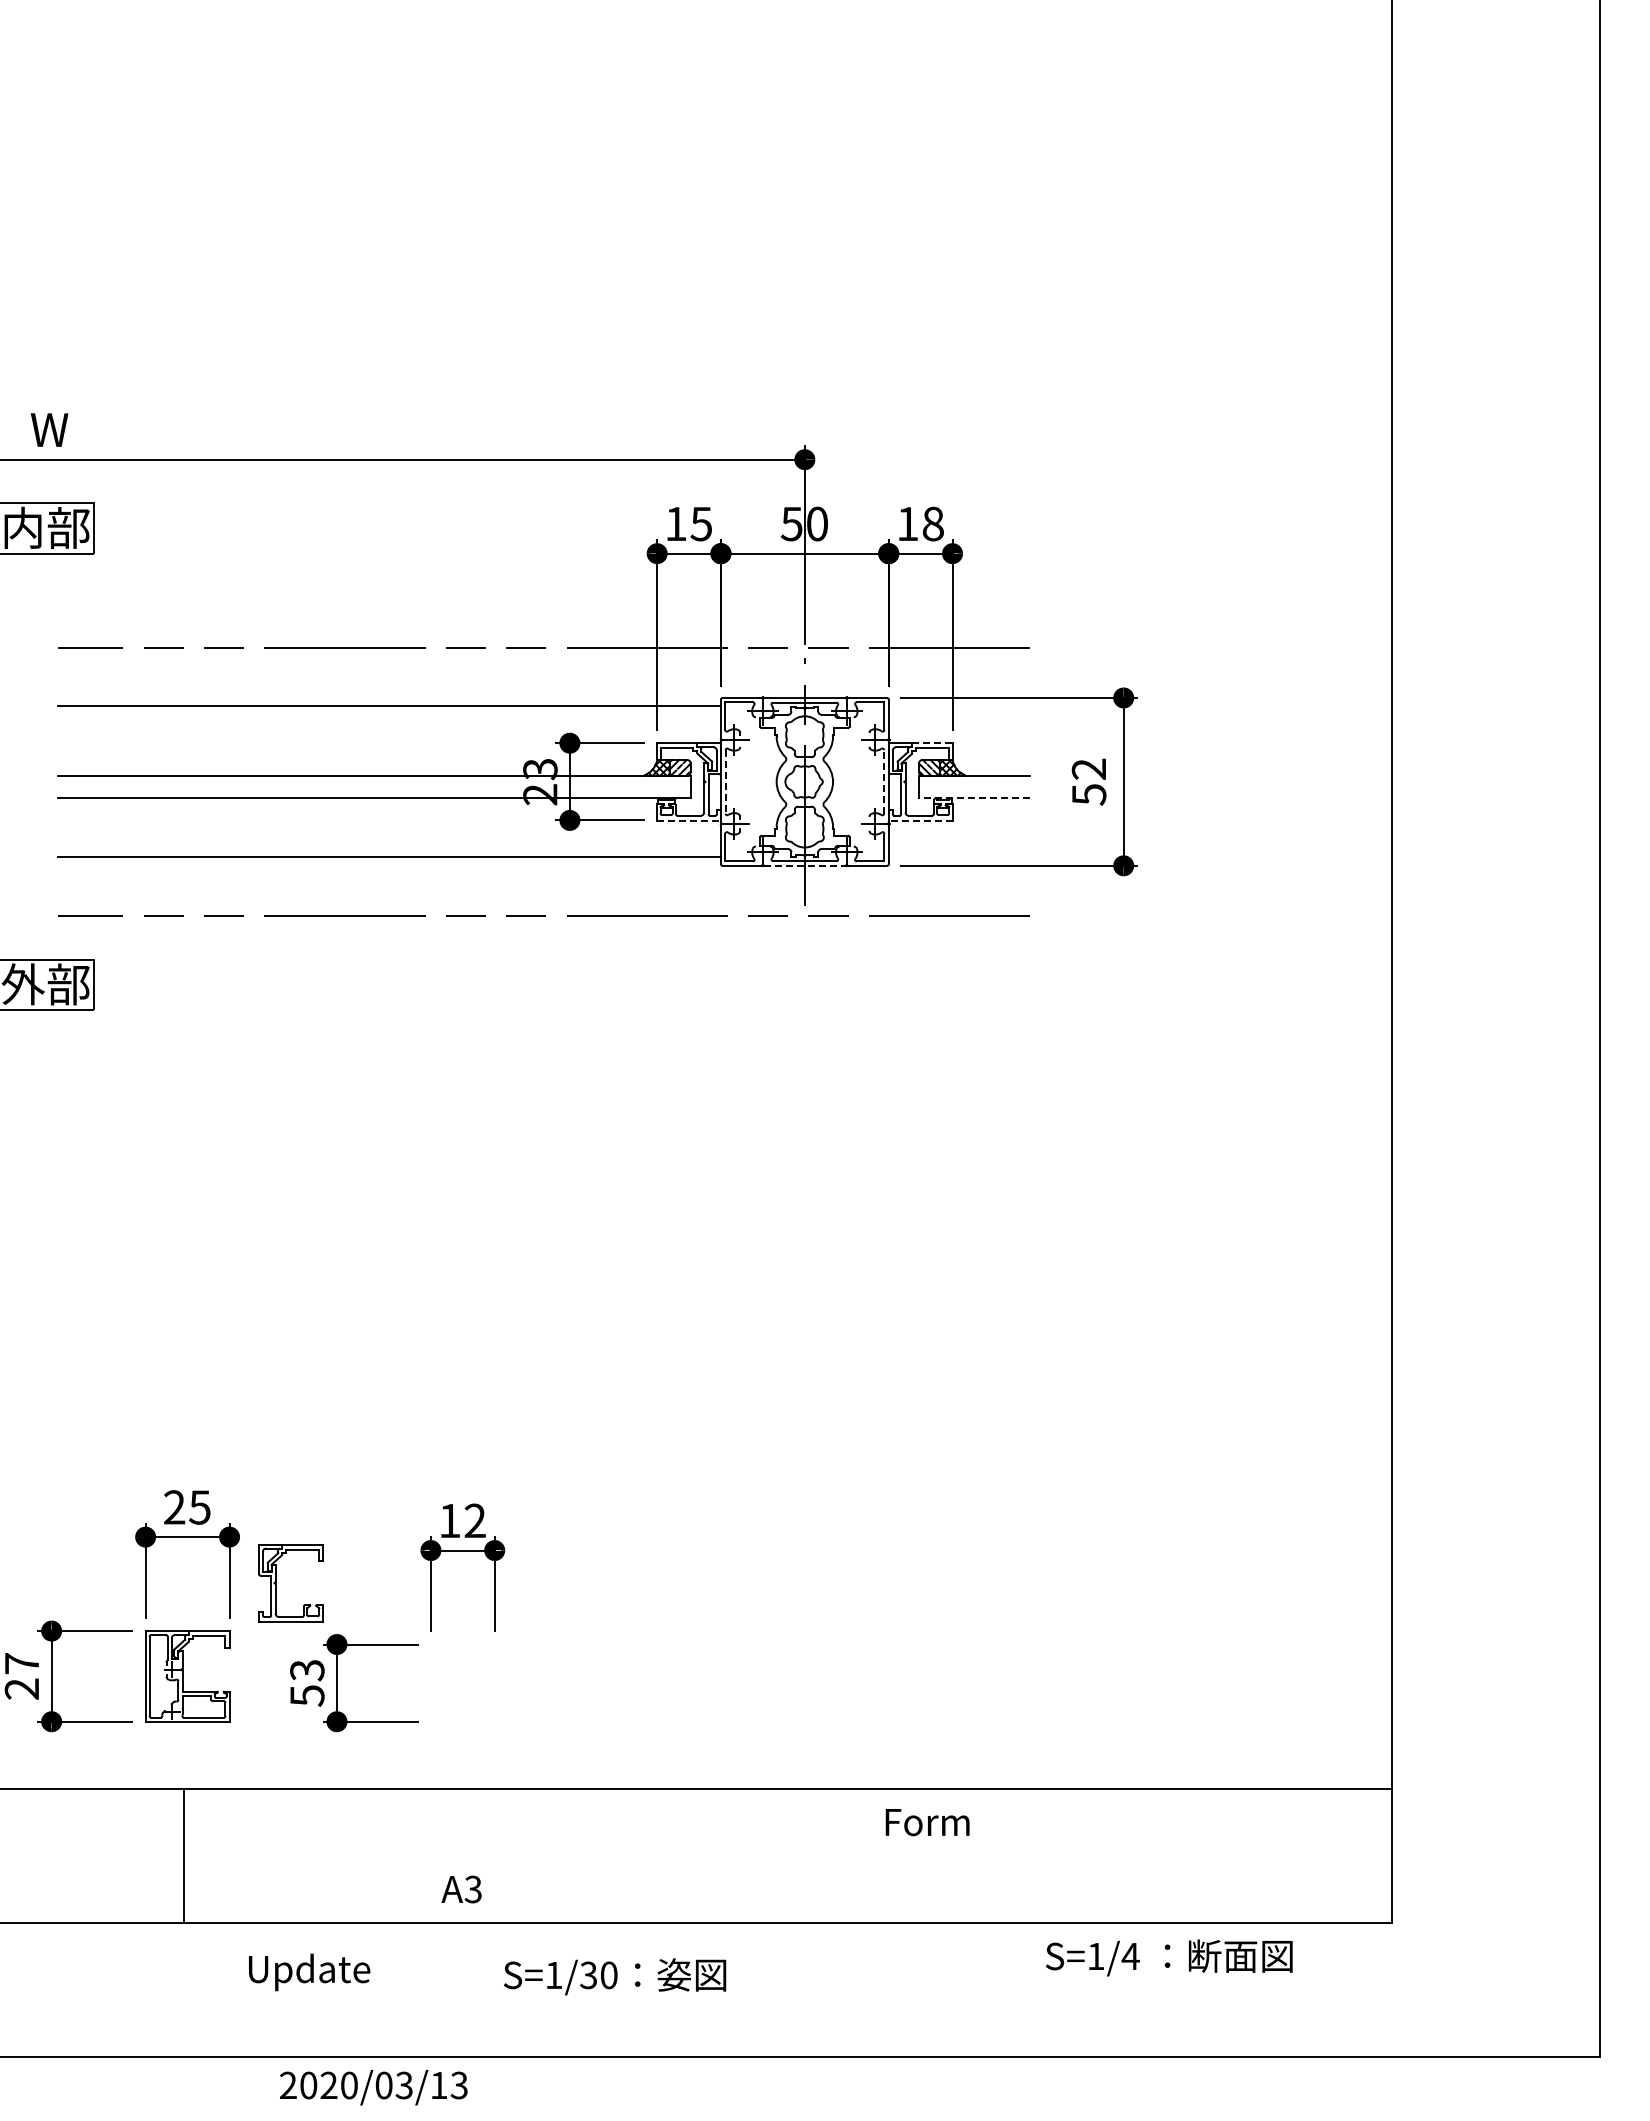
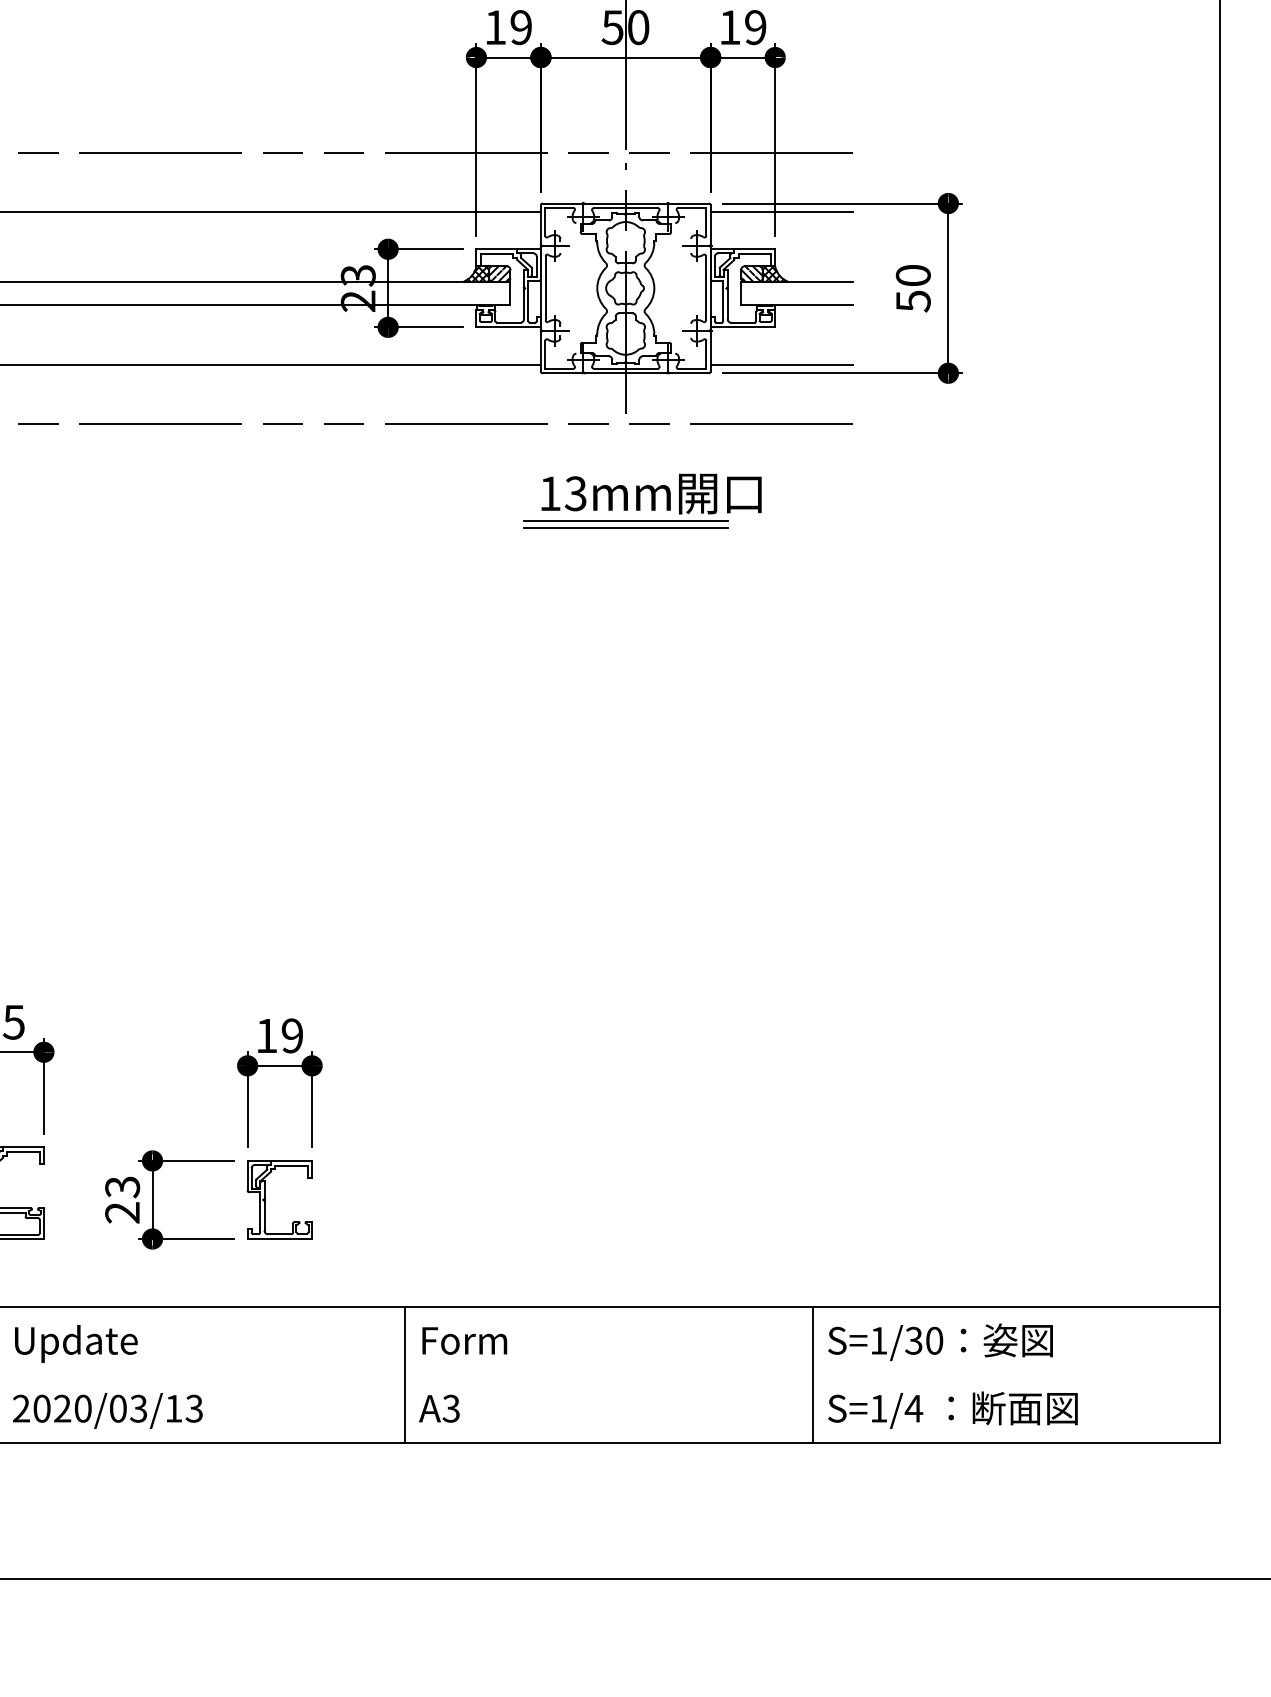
text: (700, 523) -> (520, 27), 15 -> 19
text: (932, 523) -> (754, 27), 18 -> 19
line: (958, 706) -> (781, 212), added
line: (932, 743) -> (754, 249), dashed -> solid
text: (1088, 768) -> (912, 274), 52 -> 50
line: (725, 781) -> (545, 287), dashed -> solid
line: (884, 781) -> (706, 287), dashed -> solid
line: (973, 798) -> (796, 305), dashed -> solid
line: (689, 820) -> (509, 327), dashed -> solid
line: (920, 820) -> (742, 327), dashed -> solid
line: (958, 857) -> (781, 364), added
line: (804, 865) -> (625, 372), dashed -> solid
part: (821, 992) -> (642, 501), added
text: (474, 1521) -> (291, 1036), 12 -> 19
part: (276, 1583) -> (265, 1200), moved
text: (307, 1695) -> (122, 1212), 53 -> 23
text: (927, 1822) -> (464, 1340), moved
line: (586, 1855) -> (404, 1374), added
line: (989, 1855) -> (812, 1374), added
text: (461, 1889) -> (439, 1408), moved
text: (1168, 1957) -> (952, 1409), moved
text: (309, 1972) -> (76, 1343), moved
text: (614, 1976) -> (940, 1341), moved
text: (373, 2087) -> (107, 1410), moved

